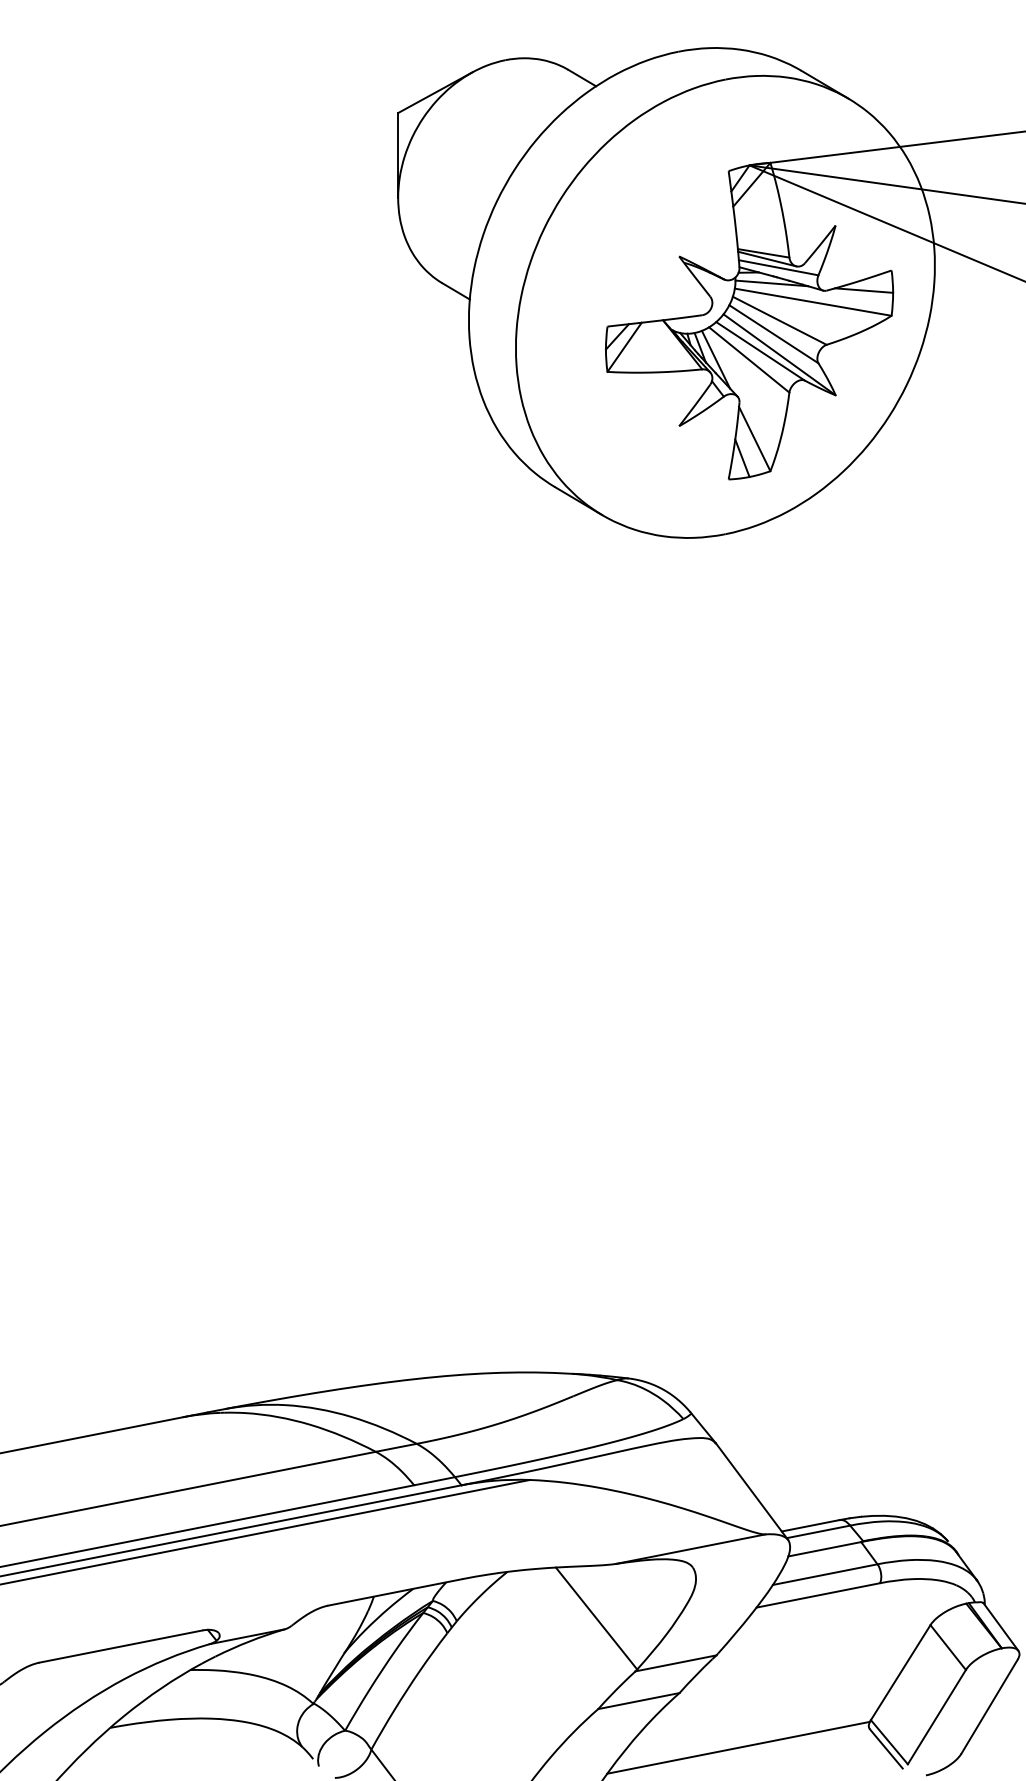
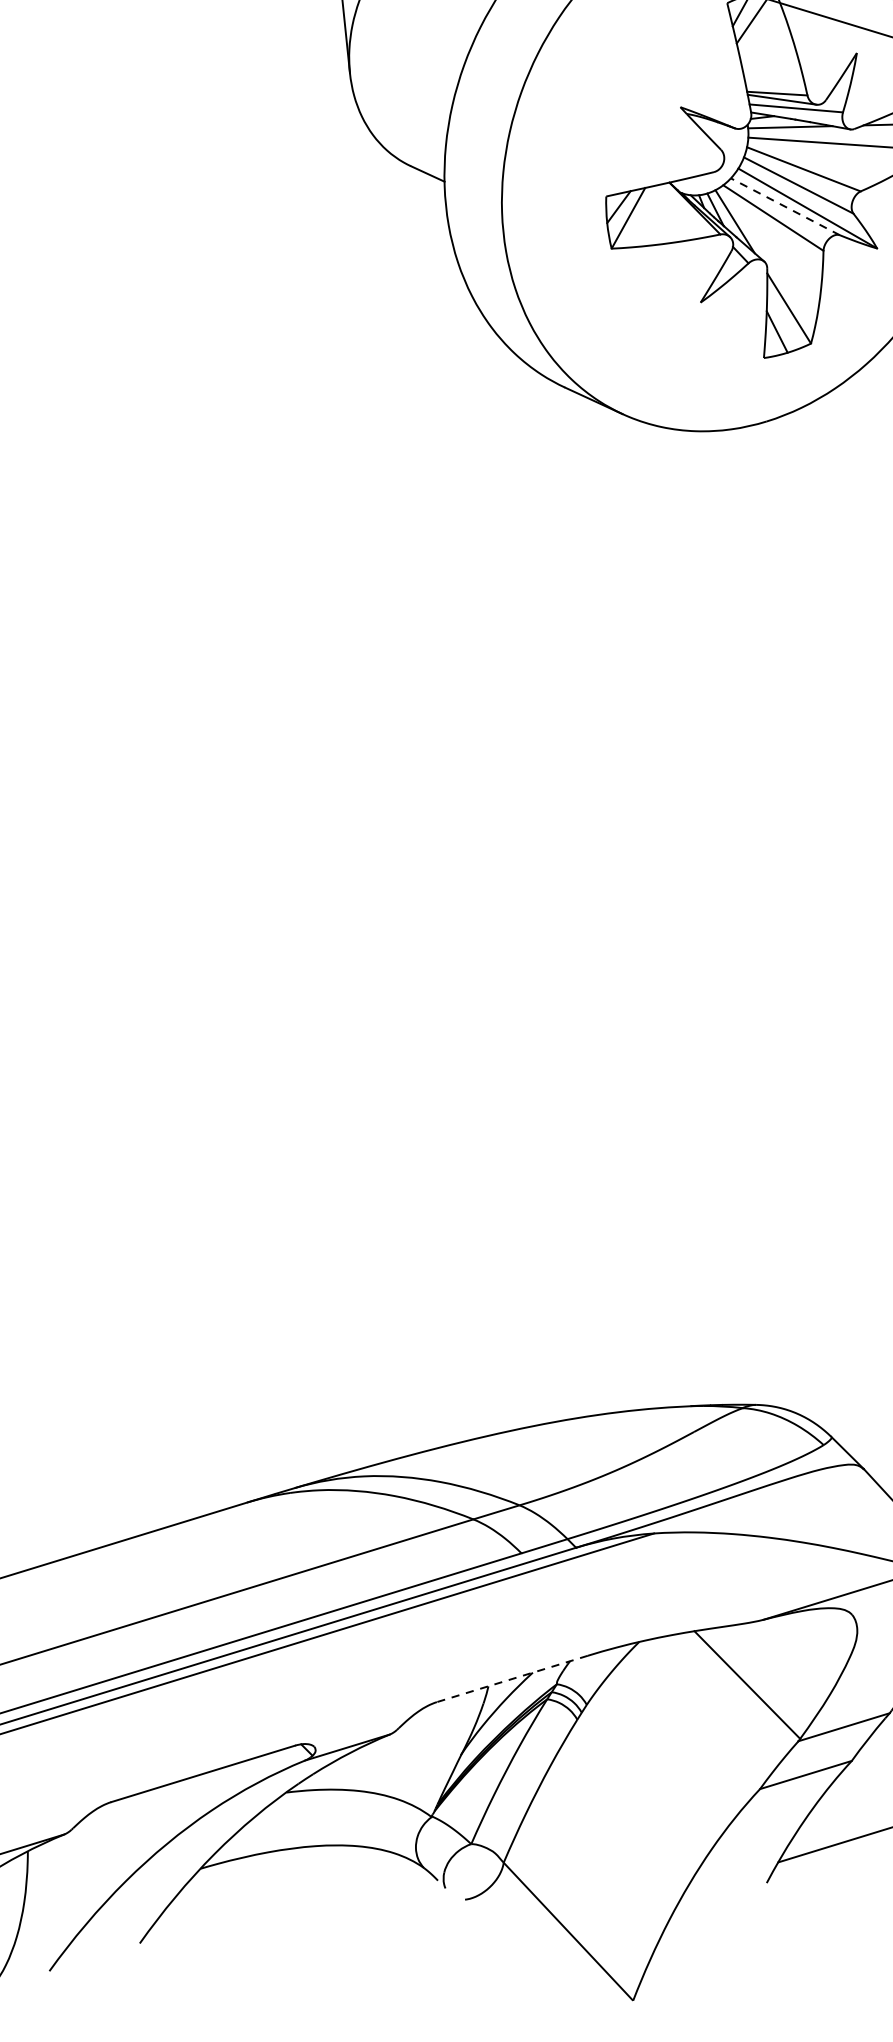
line: (760, 351) -> (785, 206), solid -> dashed
line: (394, 1592) -> (511, 1679), solid -> dashed

